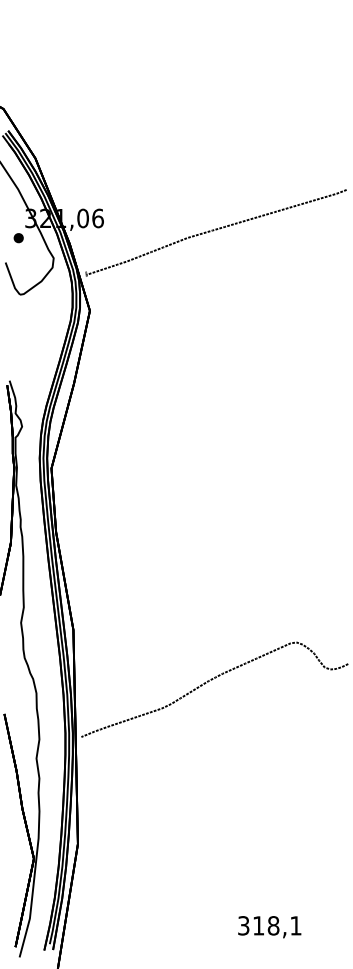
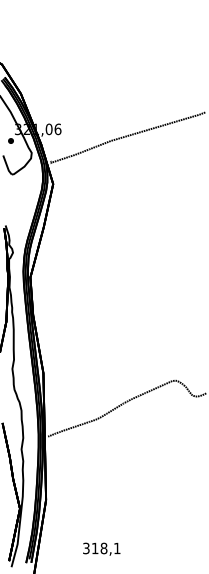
text: (269, 925) -> (101, 548), moved

